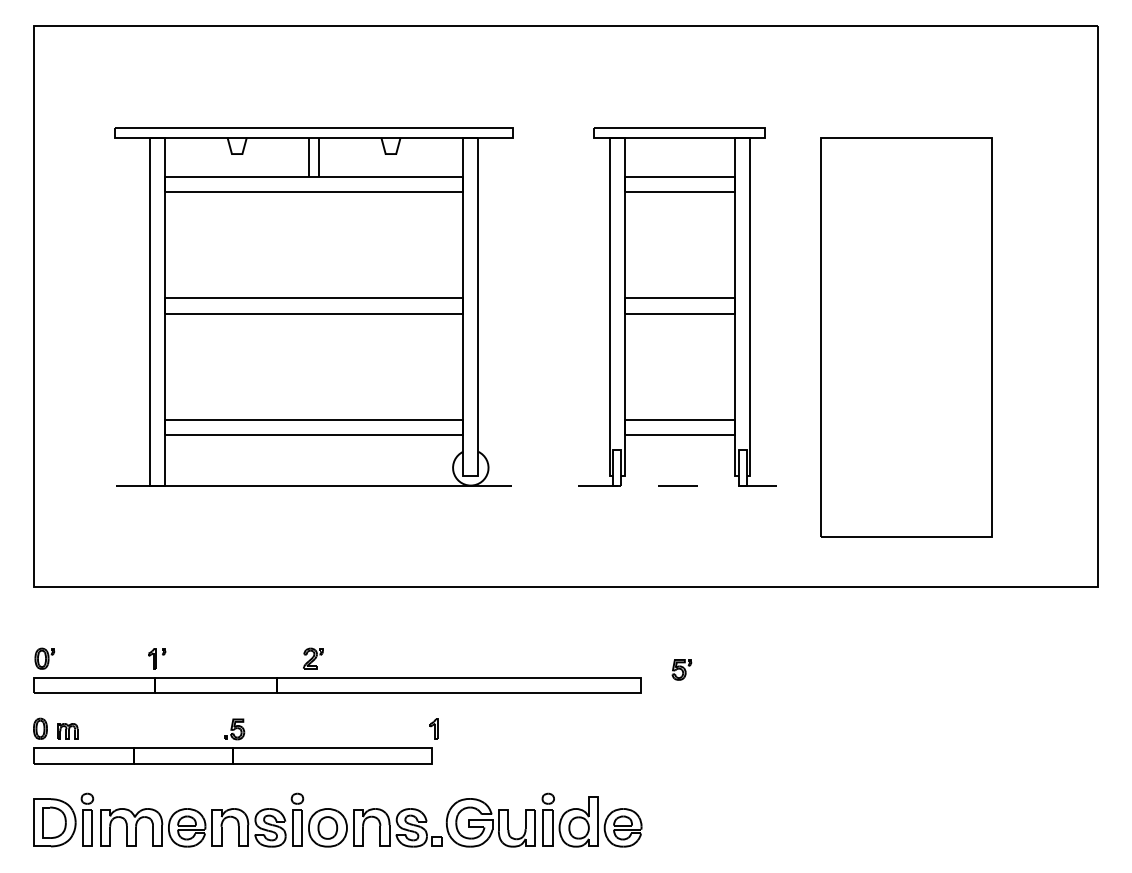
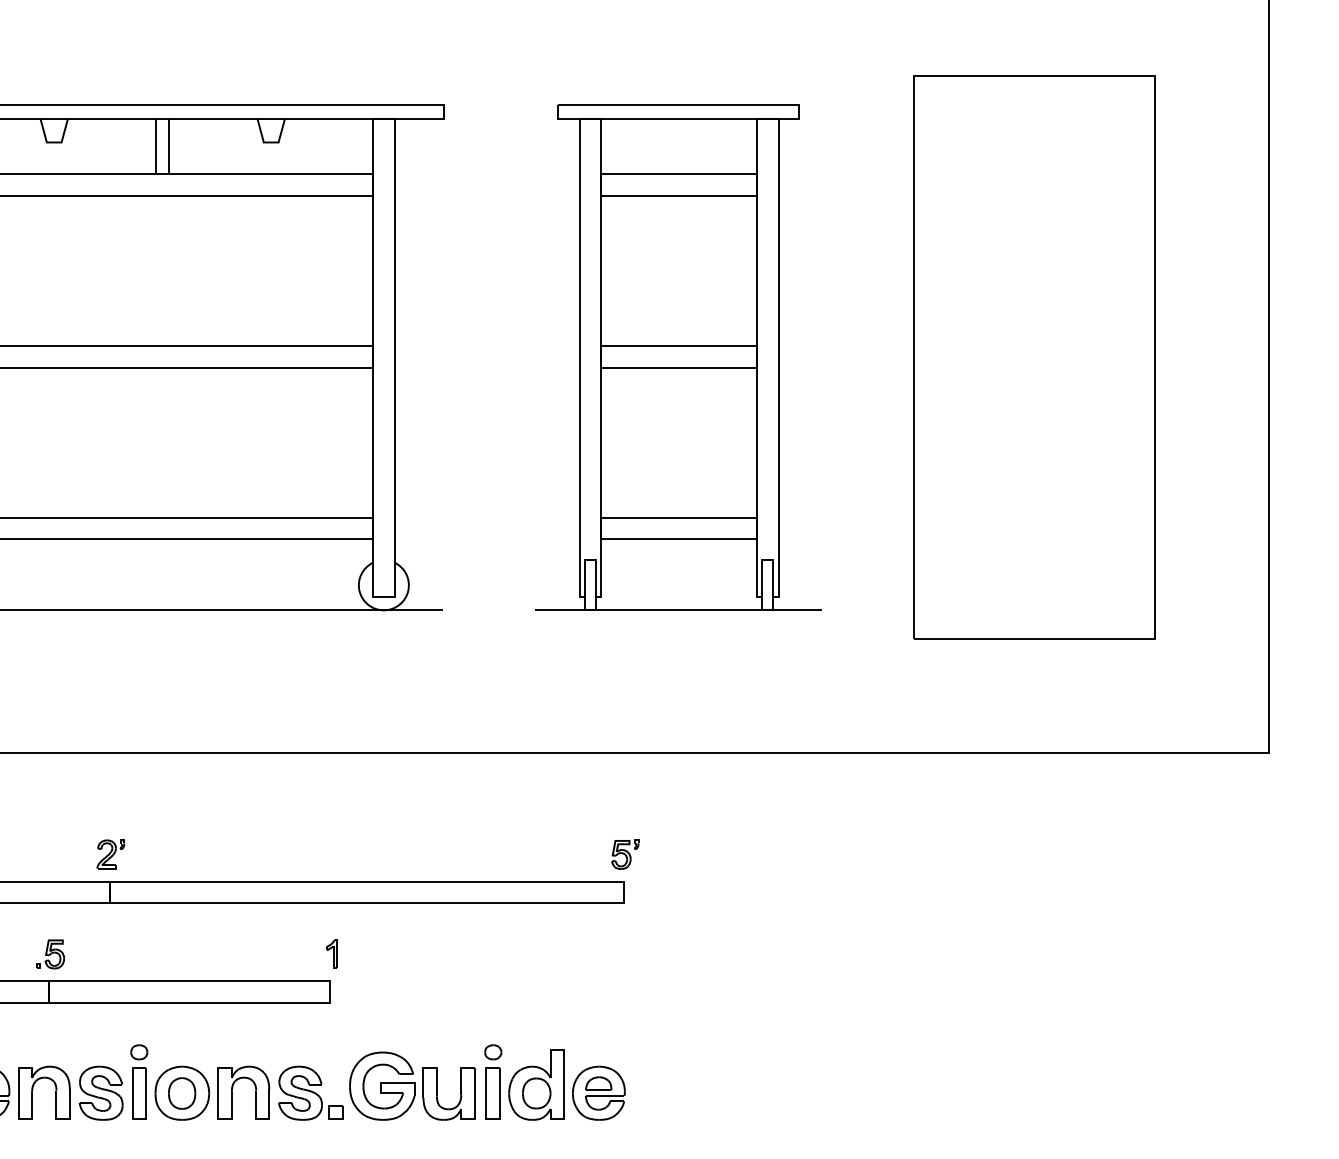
part: (906, 337) -> (1034, 357), moved
line: (679, 485) -> (678, 610), dashed -> solid
part: (313, 658) -> (111, 854), moved
part: (681, 669) -> (624, 854), moved

